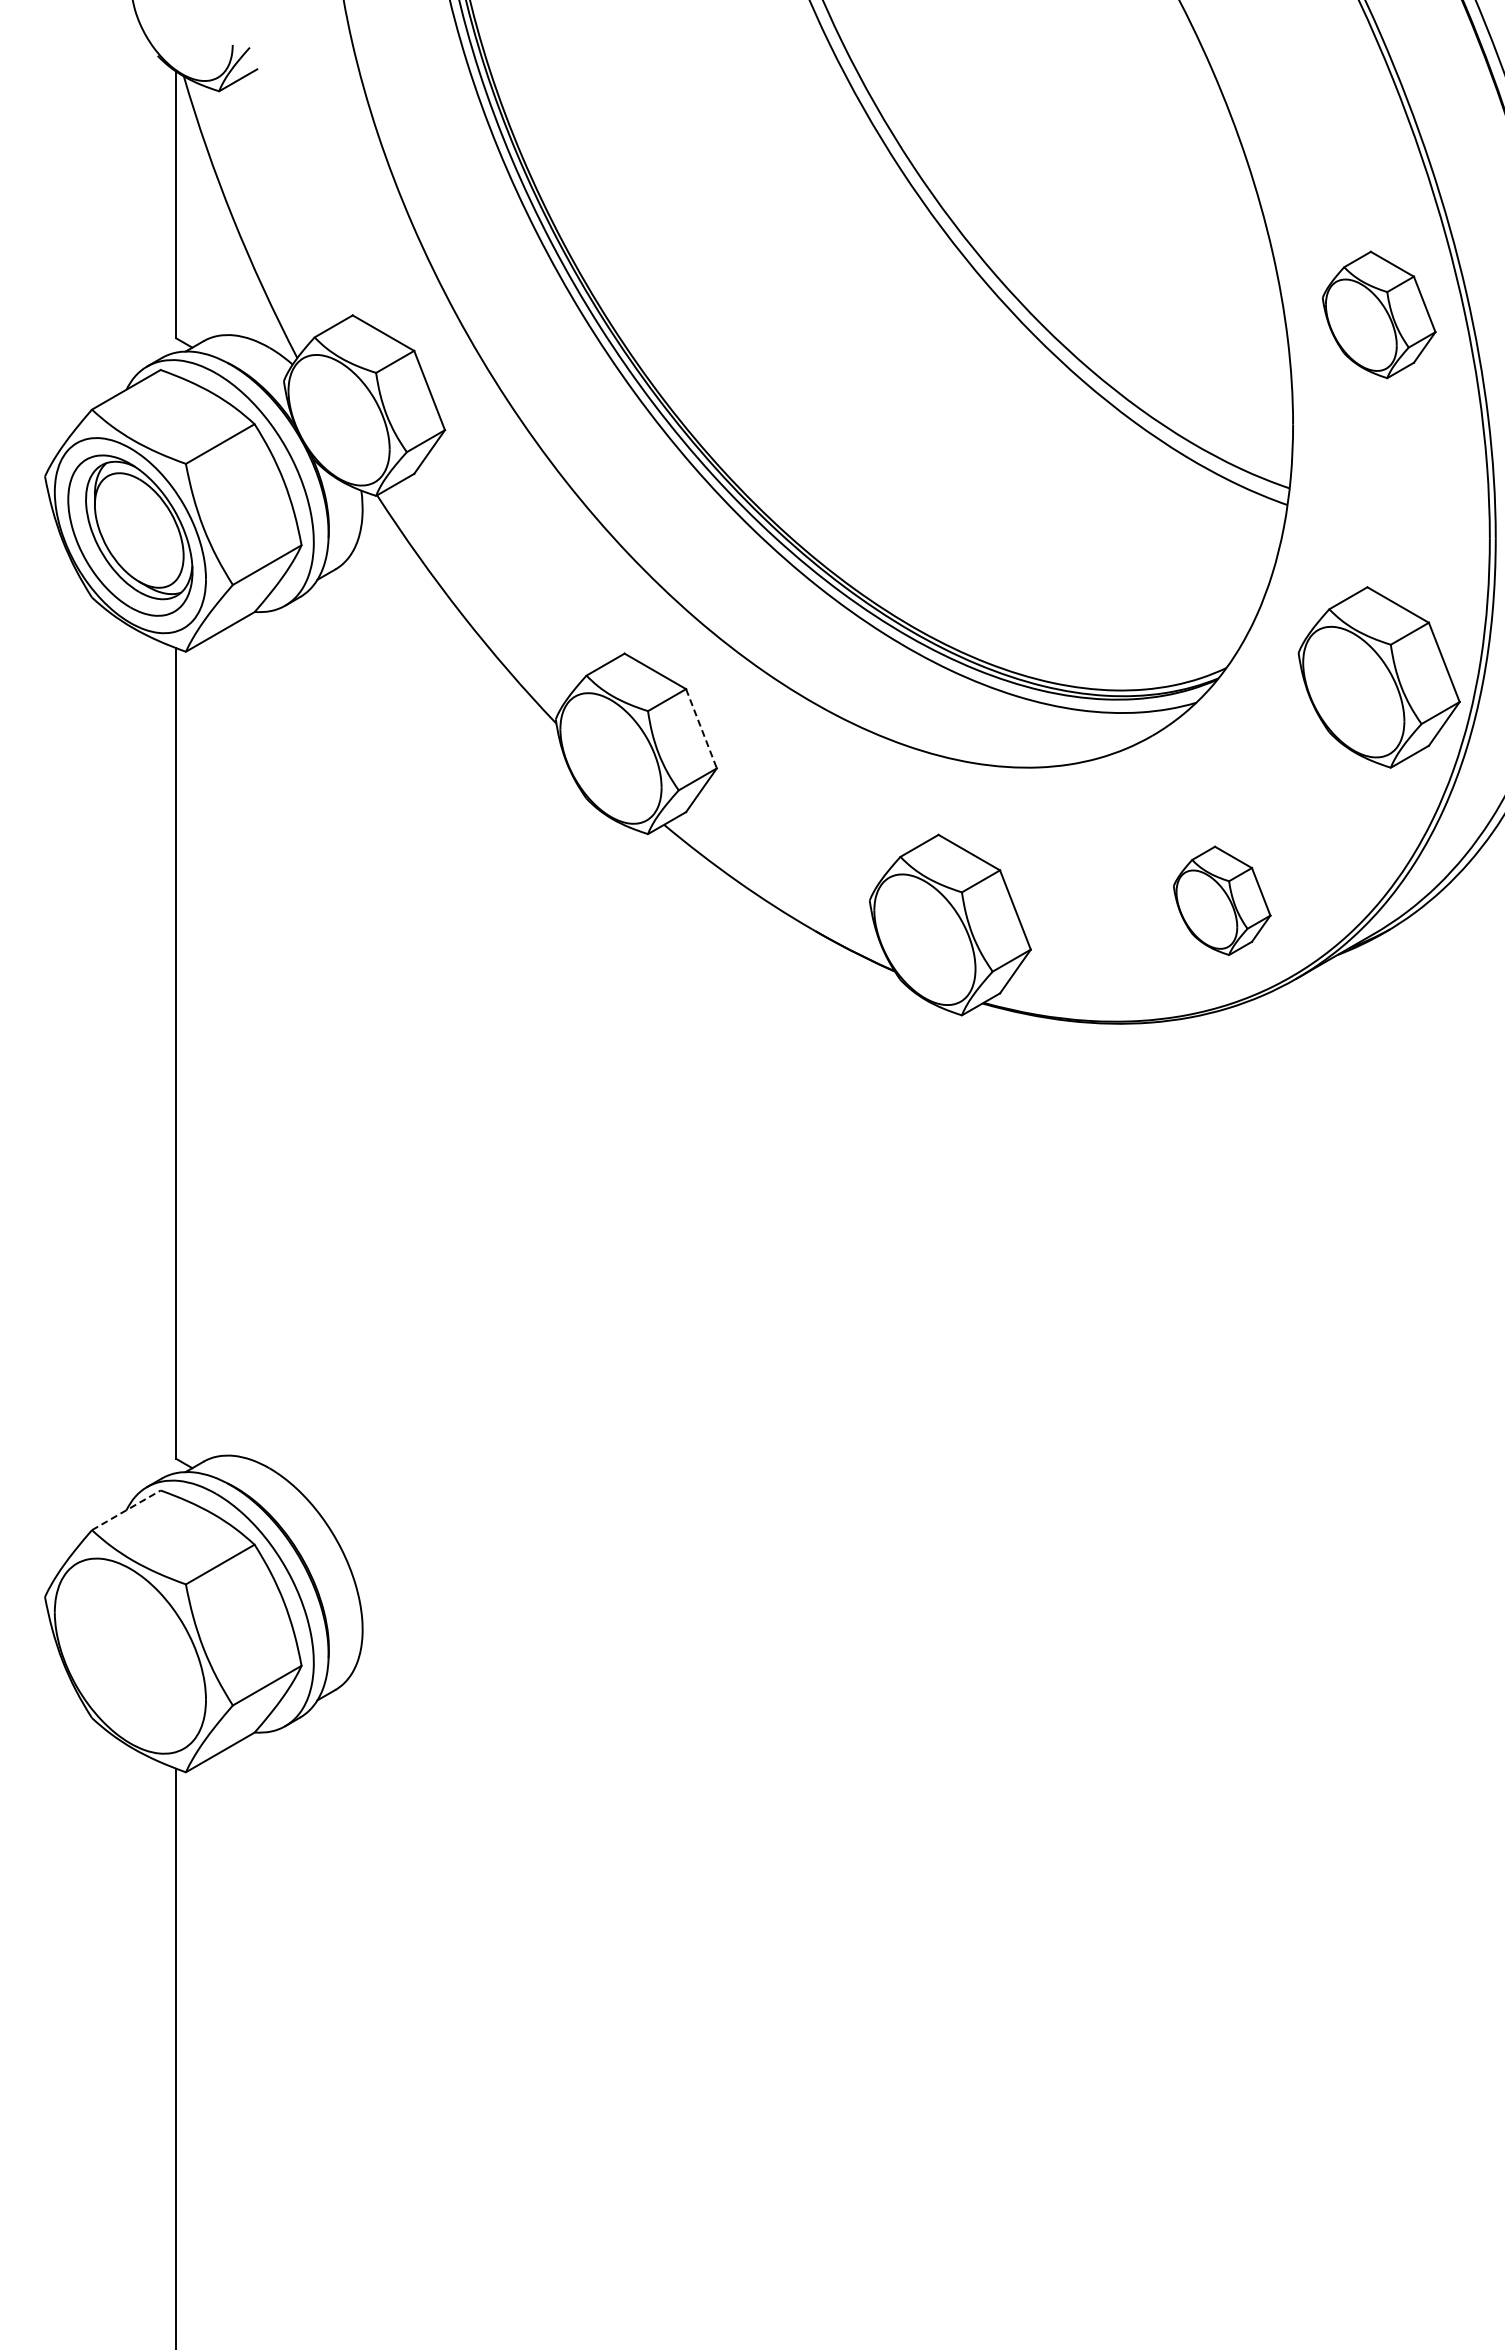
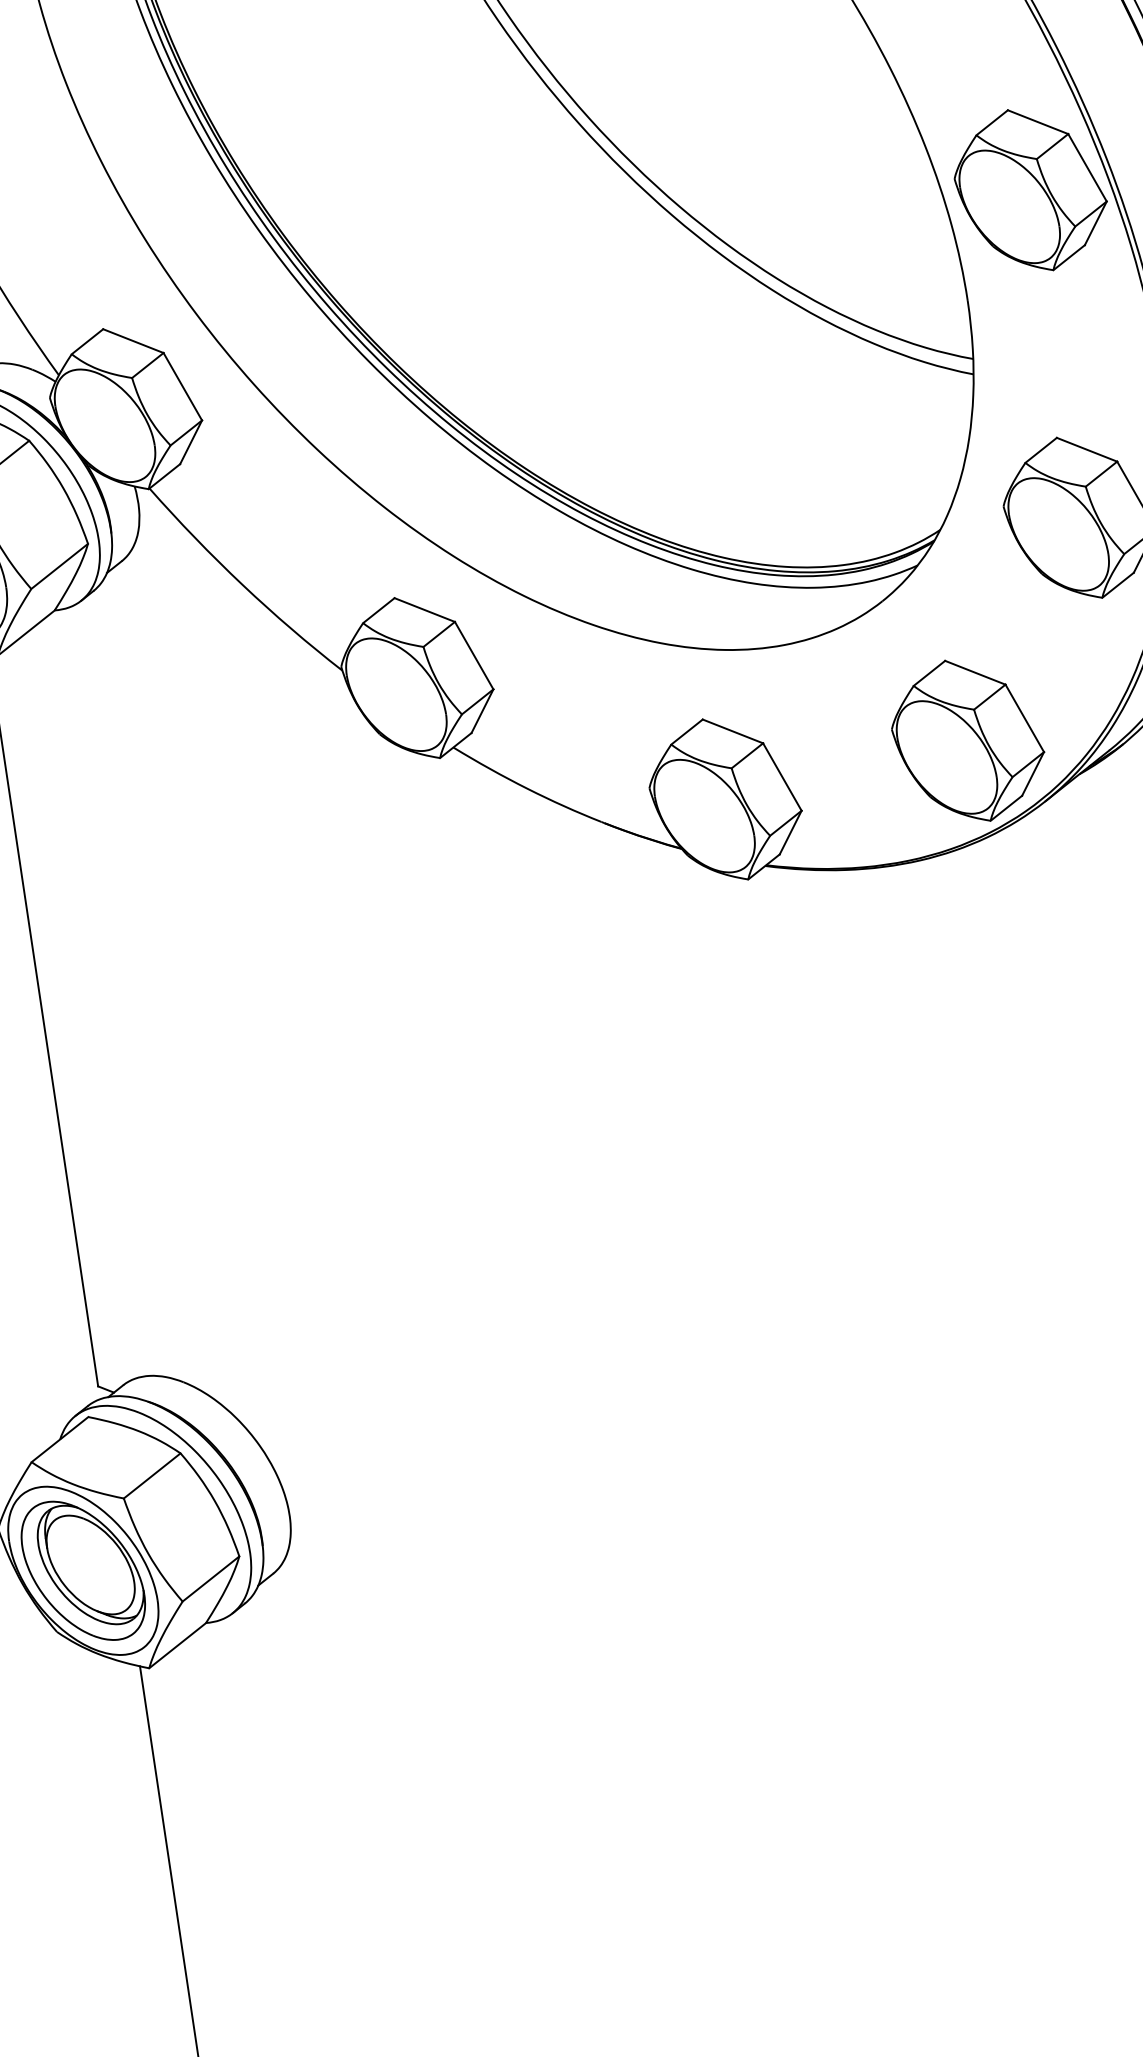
part: (1378, 314) -> (1030, 189), size x1.43
line: (701, 728) -> (474, 655), dashed -> solid
part: (1221, 900) -> (967, 740), size x1.67
line: (126, 1510) -> (60, 1439), dashed -> solid
part: (130, 1656) -> (83, 1571), added

